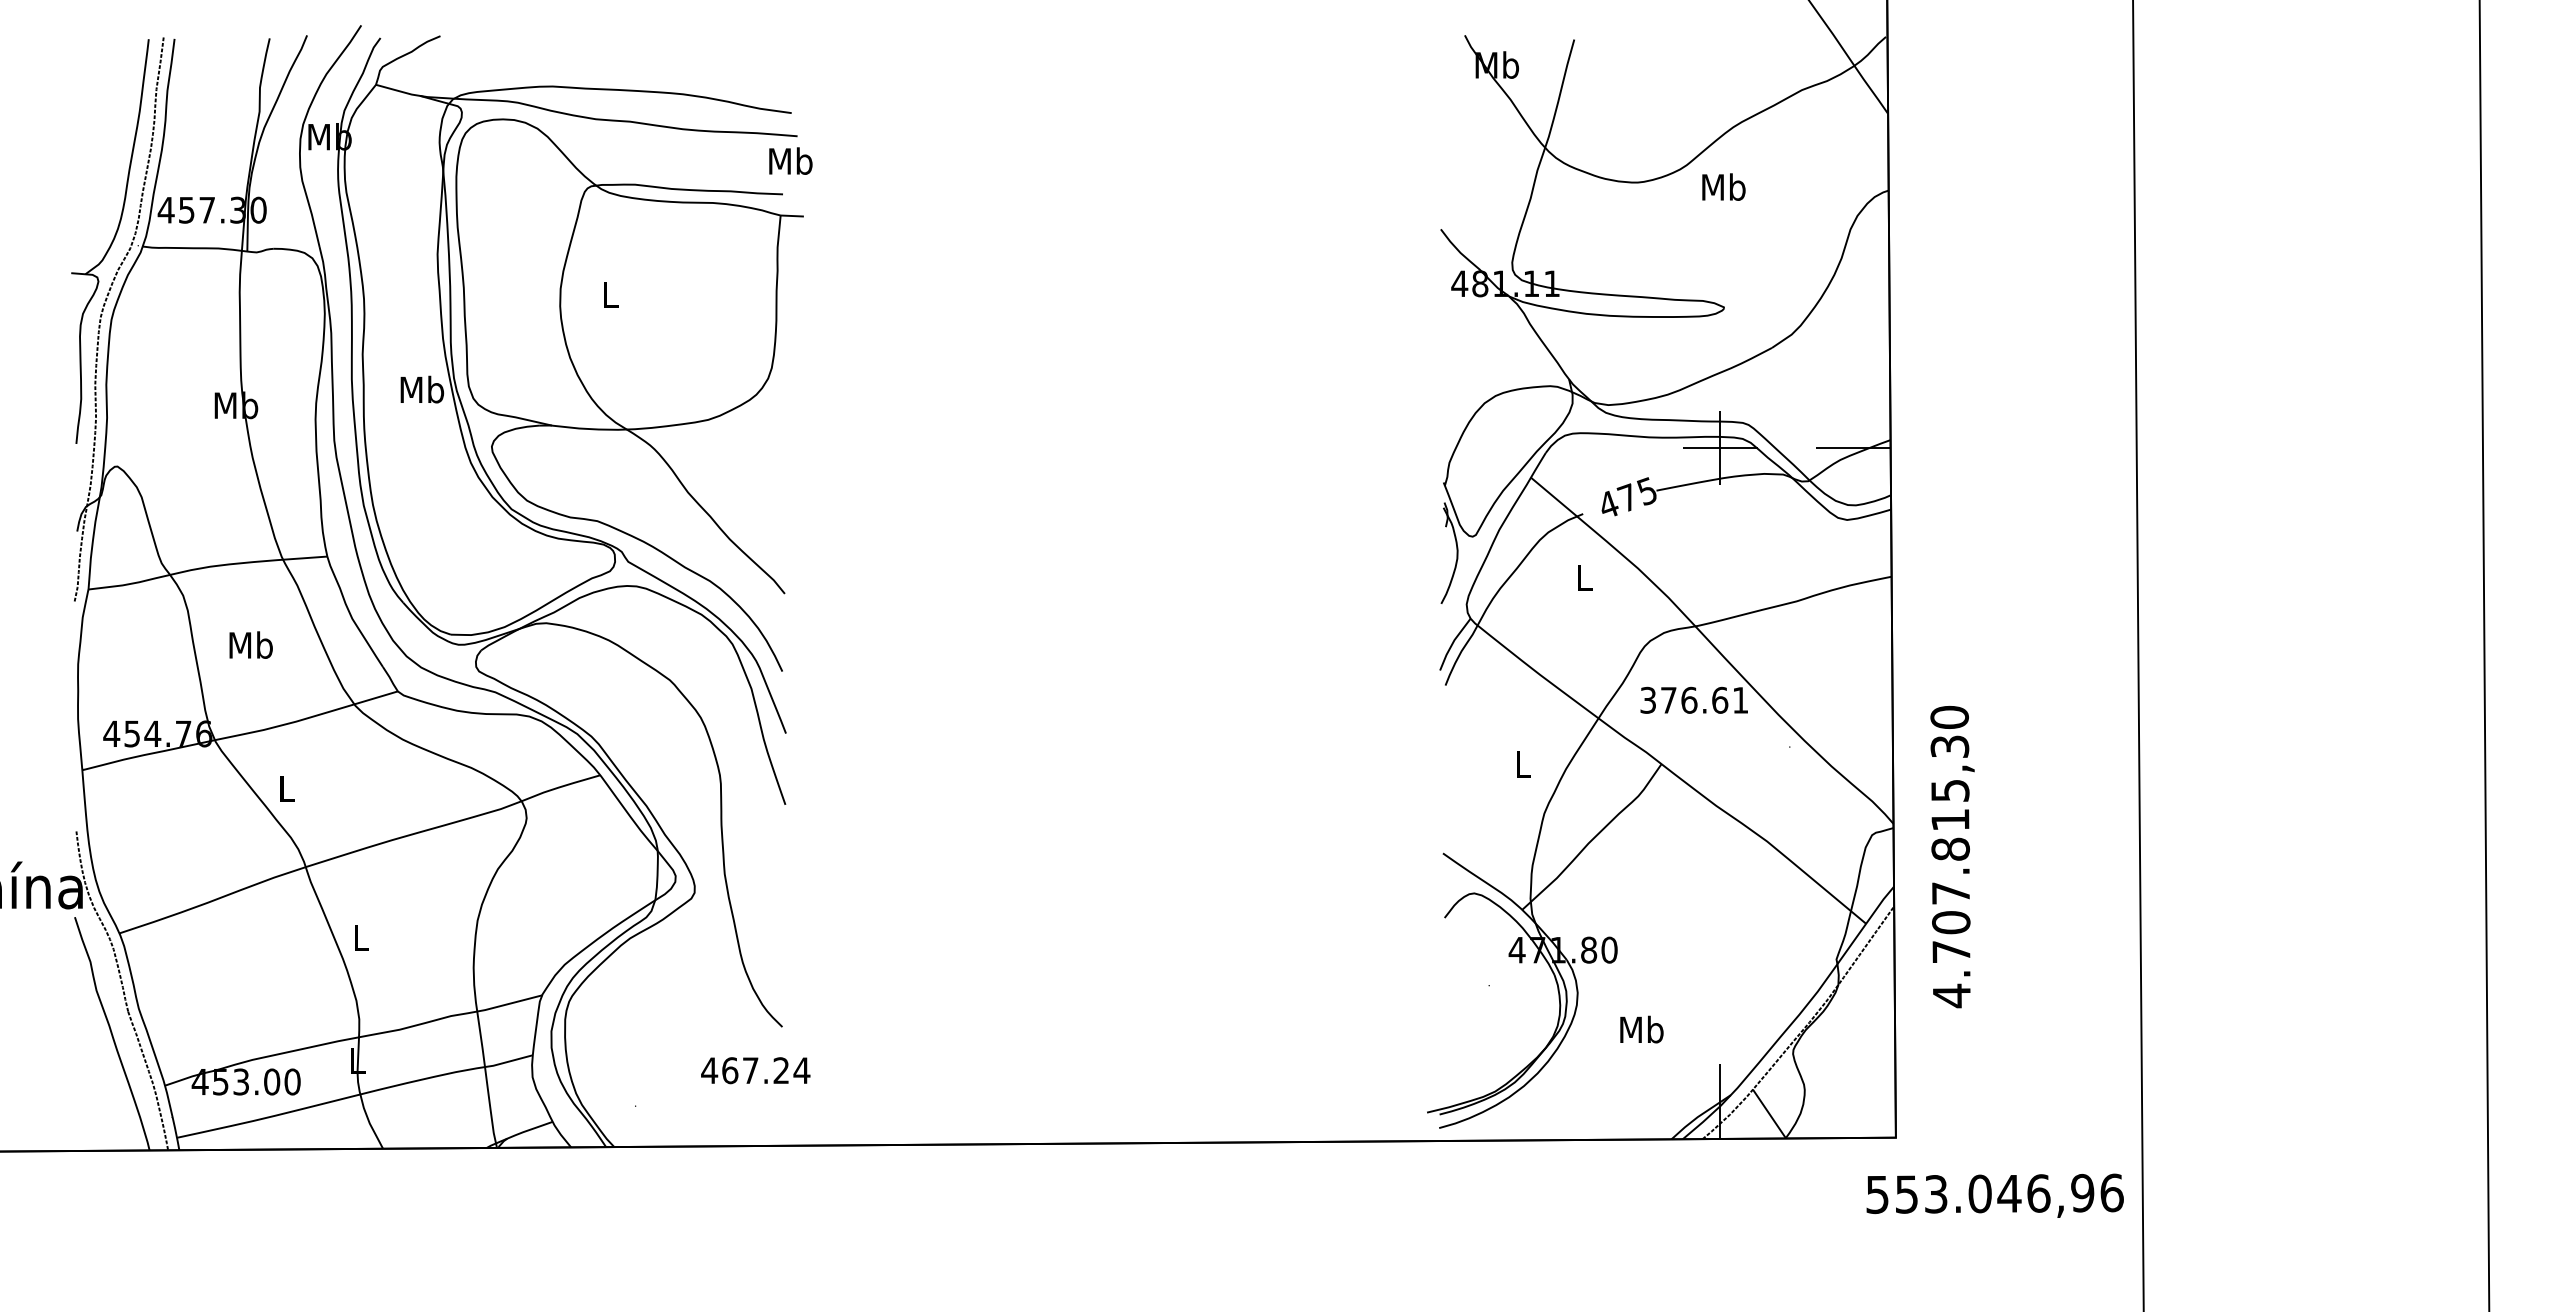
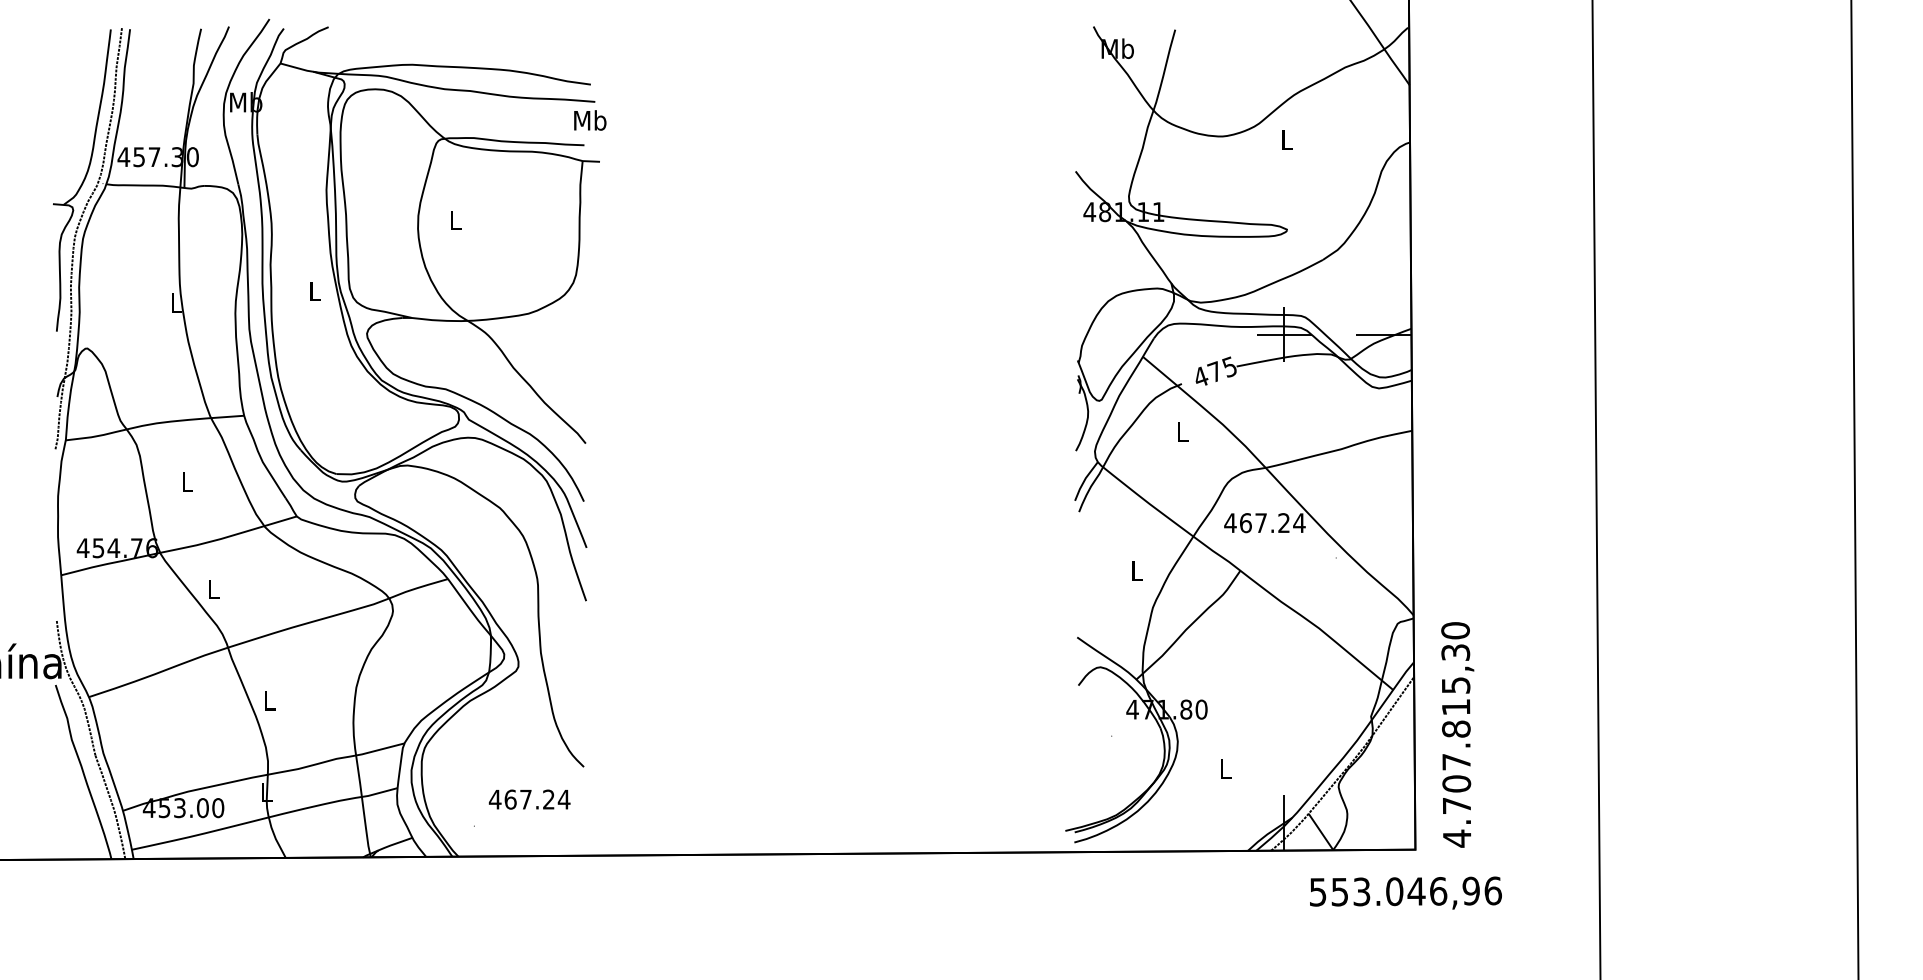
text: (1723, 186) -> (1286, 139), Mb -> L
text: (422, 389) -> (315, 291), Mb -> L
text: (236, 405) -> (176, 302), Mb -> L
text: (250, 644) -> (186, 481), Mb -> L
text: (1694, 699) -> (1265, 522), 376.61 -> 467.24
text: (1952, 857) -> (1457, 735), moved
text: (1641, 1029) -> (1225, 768), Mb -> L
text: (755, 1070) -> (529, 799), moved
text: (1994, 1195) -> (1405, 892), moved

